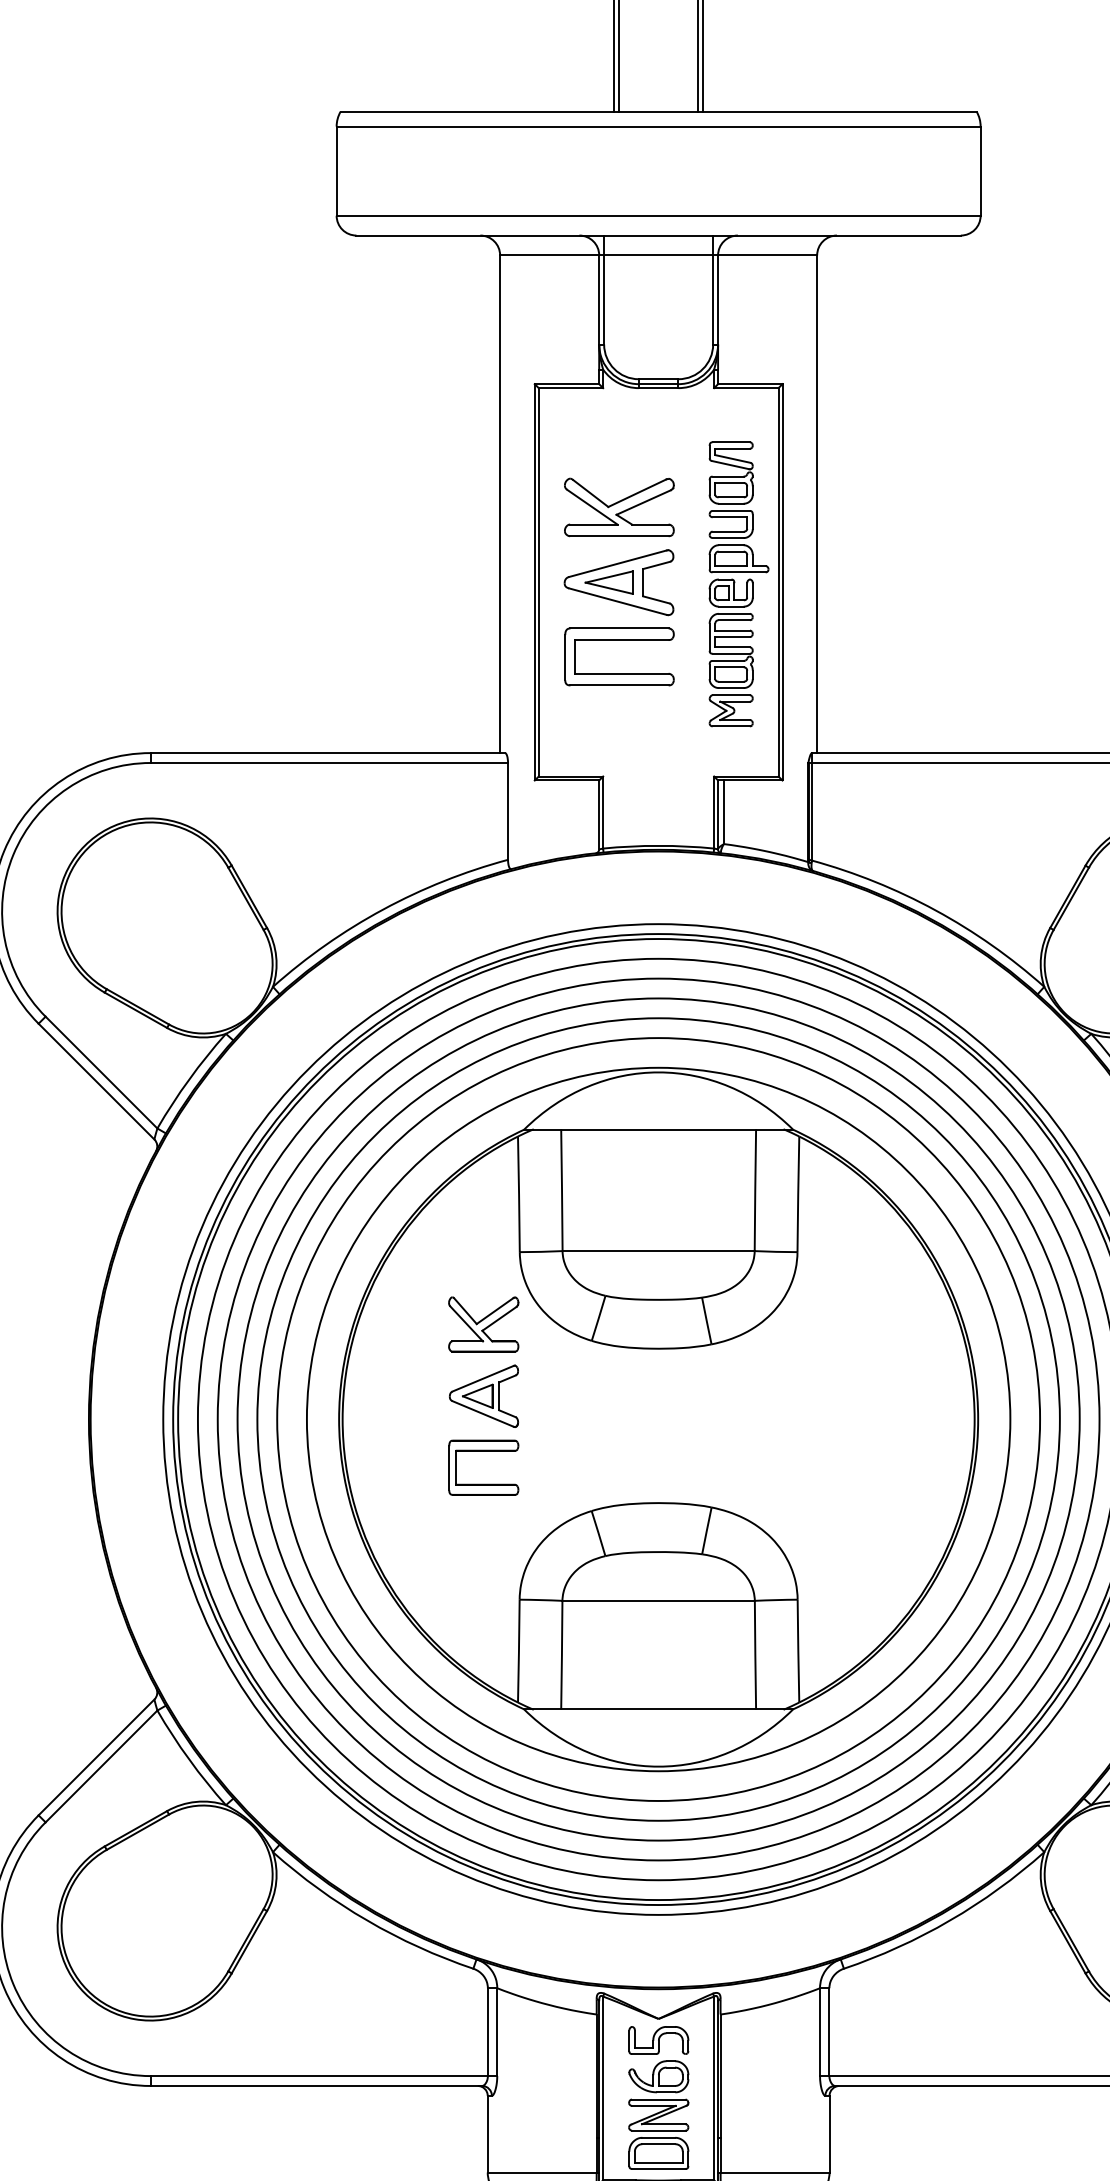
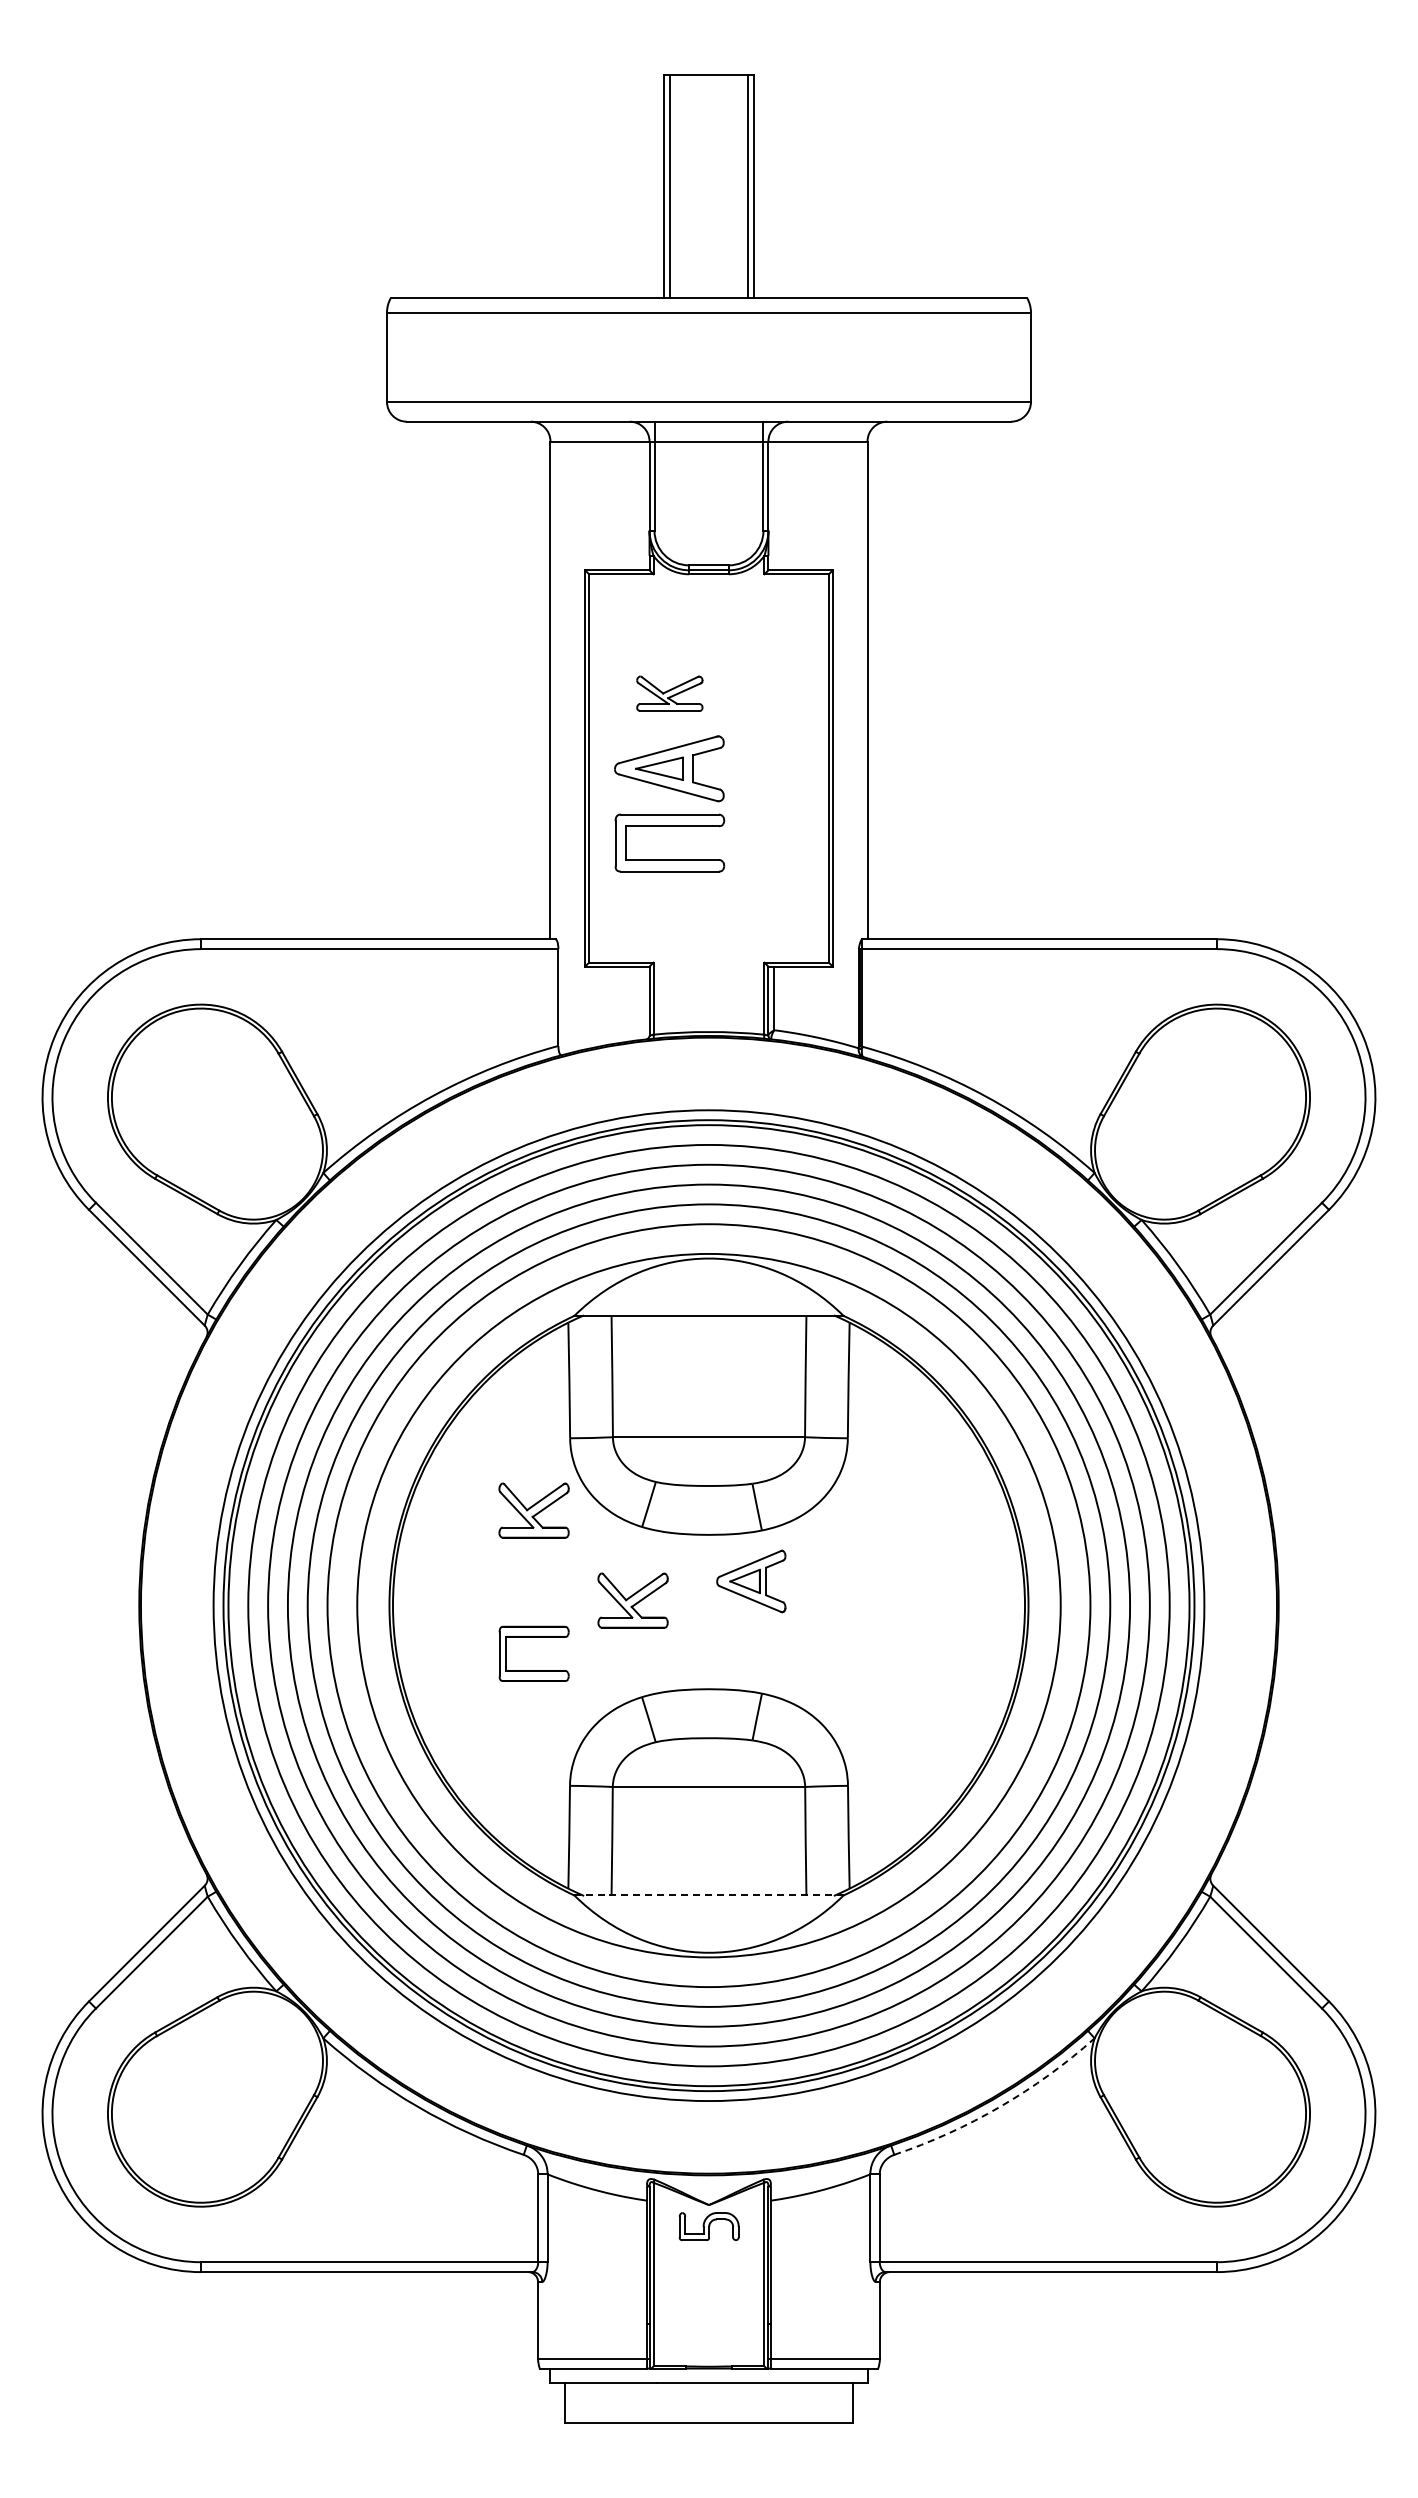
part: (619, 507) -> (669, 693), size x0.6
part: (739, 584) -> (789, 770), removed
part: (484, 1396) -> (751, 1581), moved
part: (582, 1414) -> (632, 1600), added
line: (659, 1709) -> (709, 1895), solid -> dashed
arc: (950, 1920) -> (1000, 2106), solid -> dashed
part: (658, 2114) -> (708, 2300), removed

